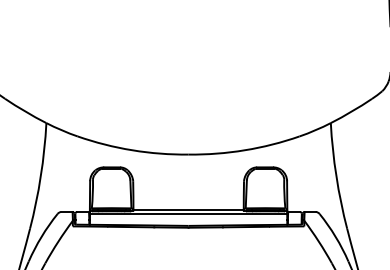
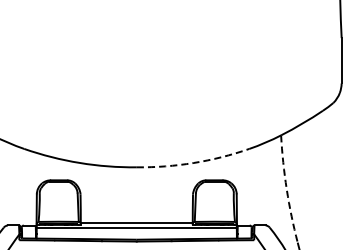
arc: (244, 150) -> (193, 163), solid -> dashed
arc: (336, 176) -> (286, 189), solid -> dashed

